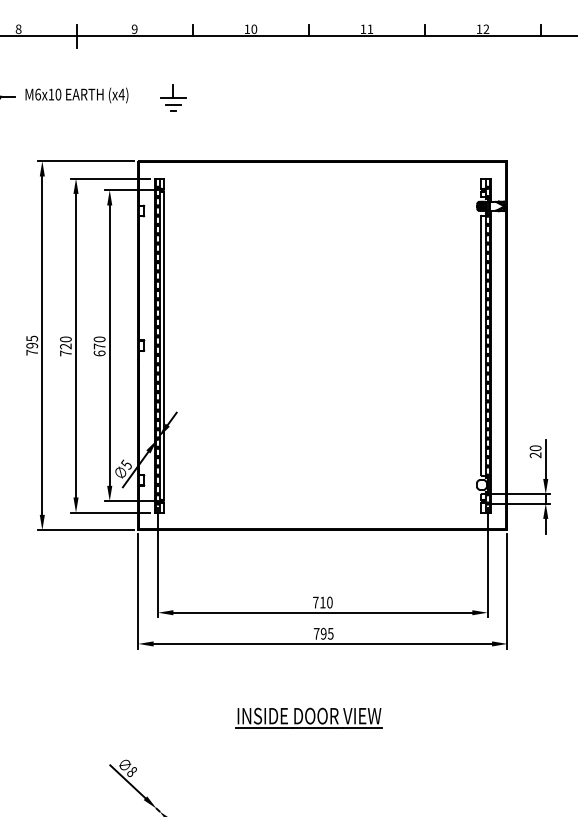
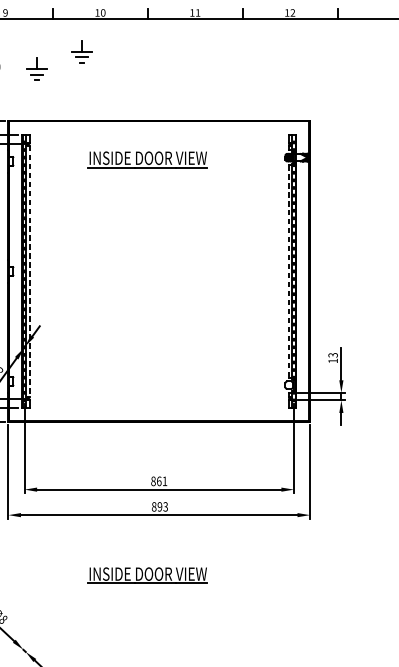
part: (228, 76) -> (82, 51), added
part: (308, 208) -> (147, 159), added
line: (481, 345) -> (288, 271), solid -> dashed
line: (164, 346) -> (29, 272), solid -> dashed
text: (535, 451) -> (332, 357), 20 -> 13
text: (322, 602) -> (158, 481), 710 -> 861
text: (323, 633) -> (159, 506), 795 -> 893

